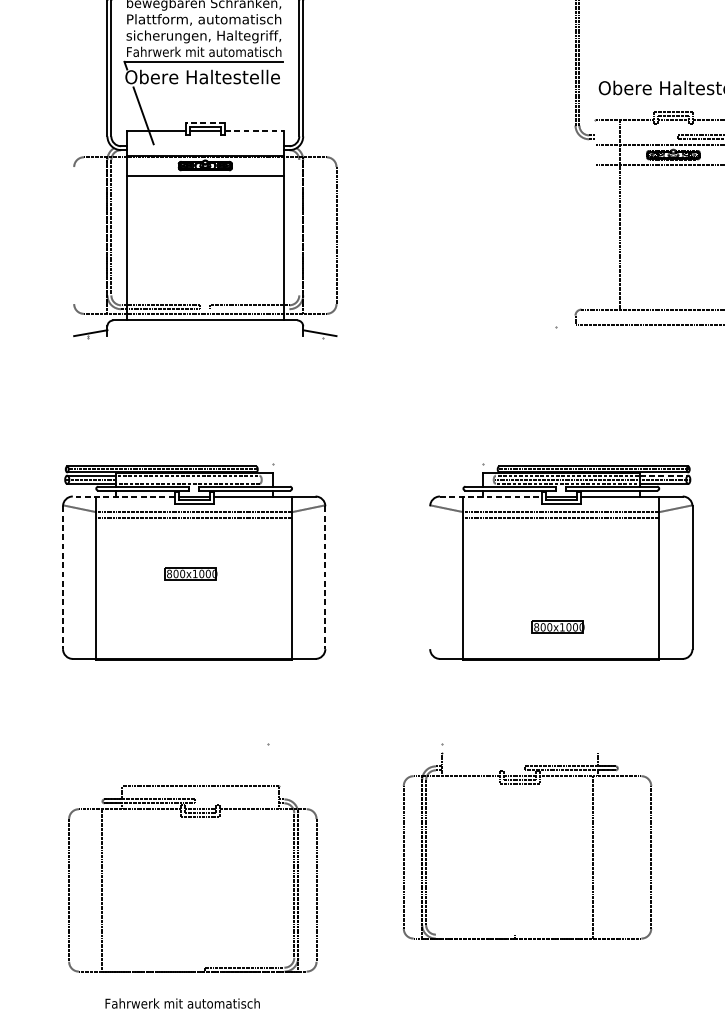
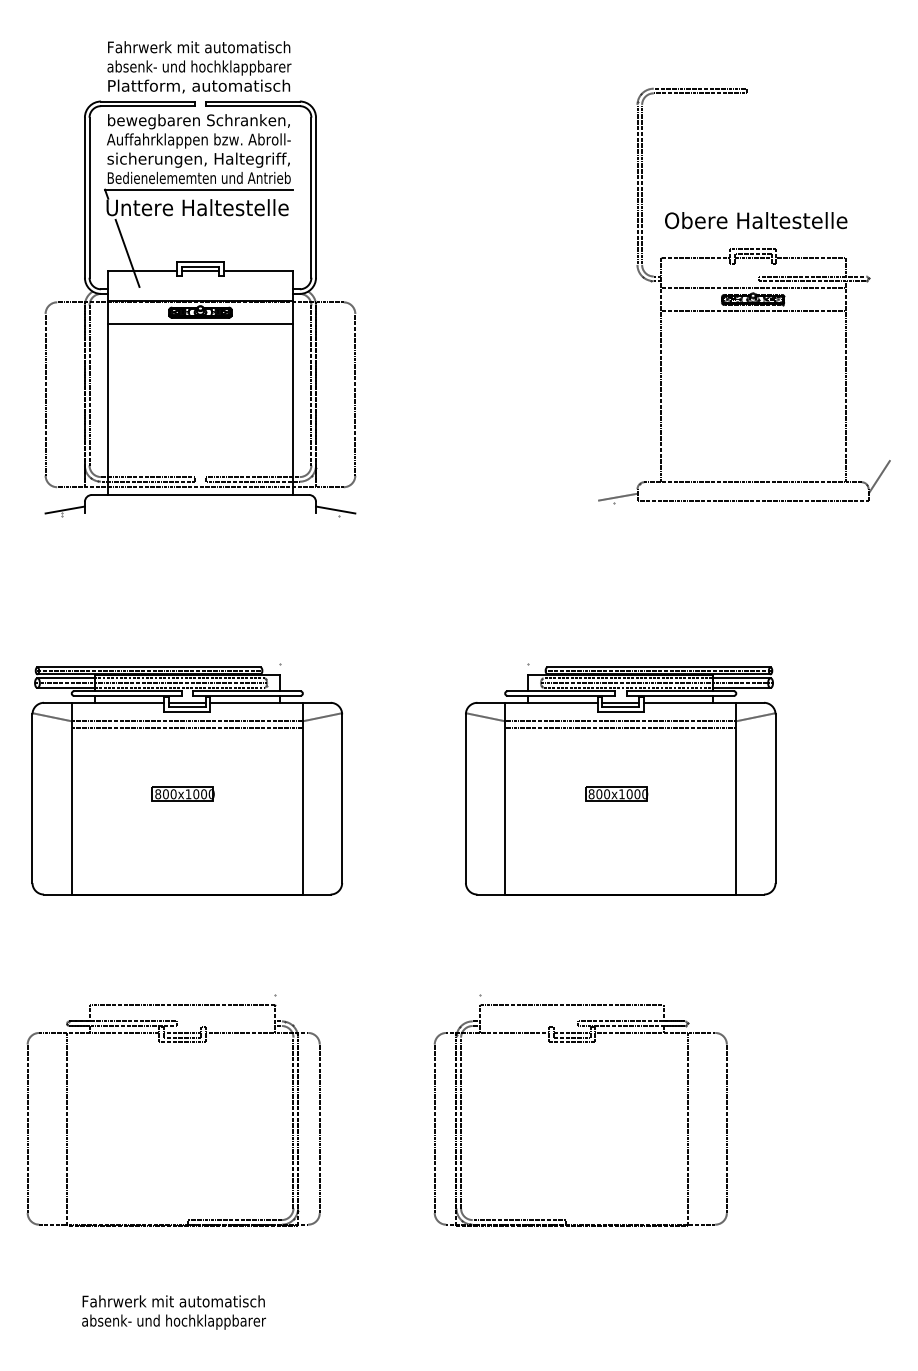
text: (203, 20) -> (198, 140), Plattform, automatisch -> Auffahrklappen bzw. Abroll-
text: (203, 51) -> (198, 177), Fahrwerk mit automatisch -> Bedienelememten und Antrieb
text: (201, 76) -> (196, 207), Obere Haltestelle -> Untere Haltestelle
line: (204, 123) -> (199, 262), dashed -> solid
line: (254, 130) -> (258, 270), dashed -> solid
line: (619, 215) -> (660, 370), moved
line: (299, 227) -> (311, 385), added
line: (74, 235) -> (45, 394), added
line: (249, 309) -> (252, 481), added
line: (558, 321) -> (617, 496), added
line: (663, 475) -> (741, 678), dashed -> solid
line: (188, 480) -> (180, 683), added
line: (123, 496) -> (103, 702), dashed -> solid
line: (491, 496) -> (538, 702), dashed -> solid
line: (429, 577) -> (465, 798), added
line: (63, 578) -> (32, 799), dashed -> solid
line: (325, 578) -> (342, 799), dashed -> solid
part: (557, 626) -> (616, 793), moved
line: (519, 752) -> (571, 1005), added
part: (192, 817) -> (173, 1042), moved
line: (592, 857) -> (687, 1128), moved
line: (475, 935) -> (519, 1220), added

